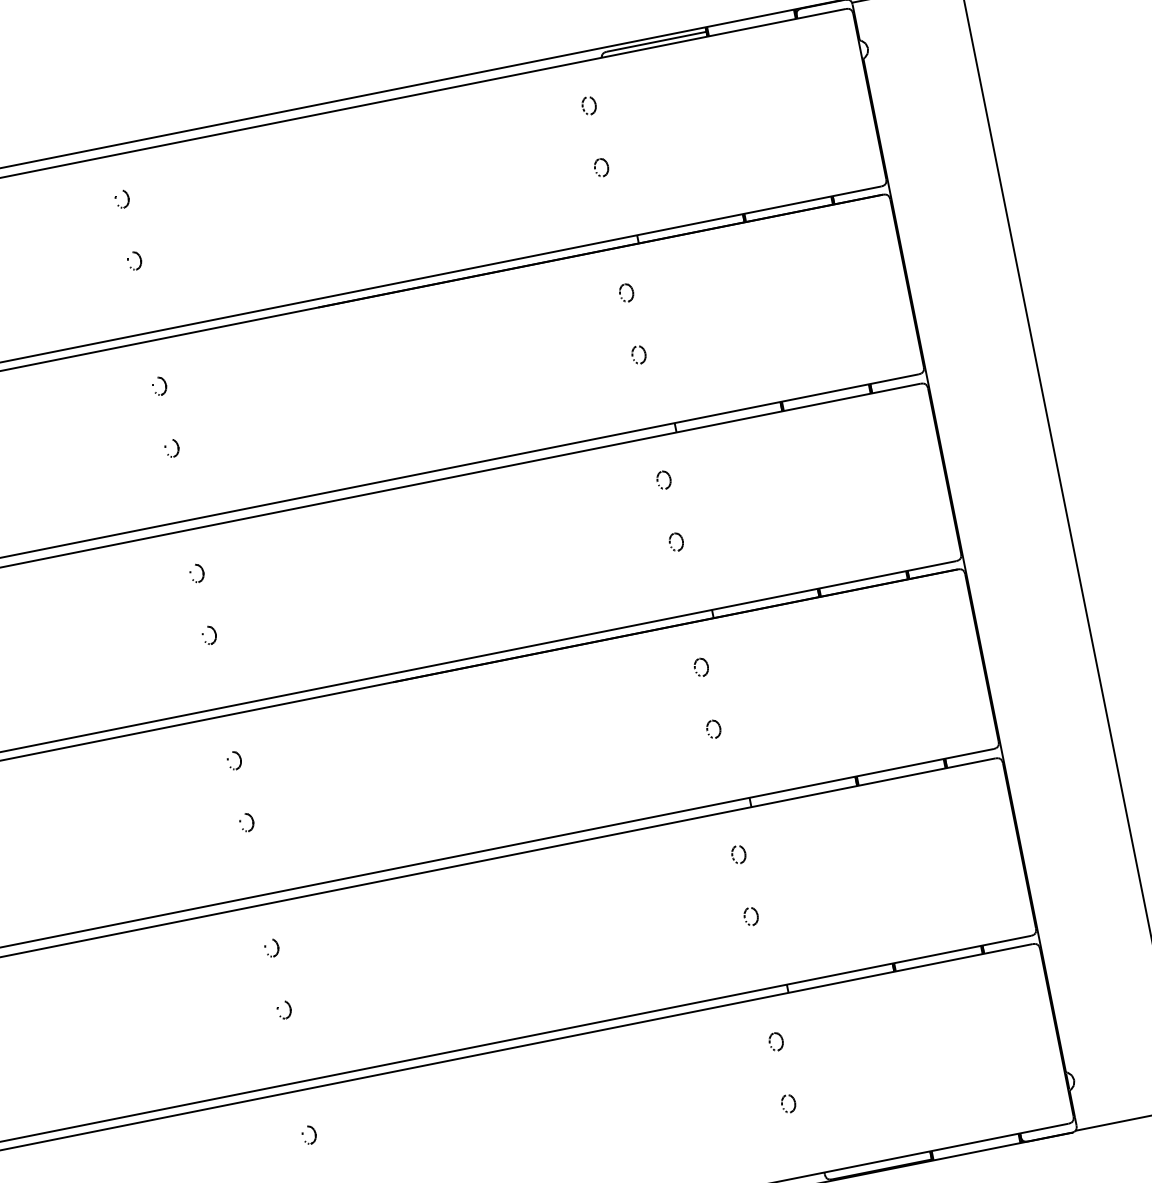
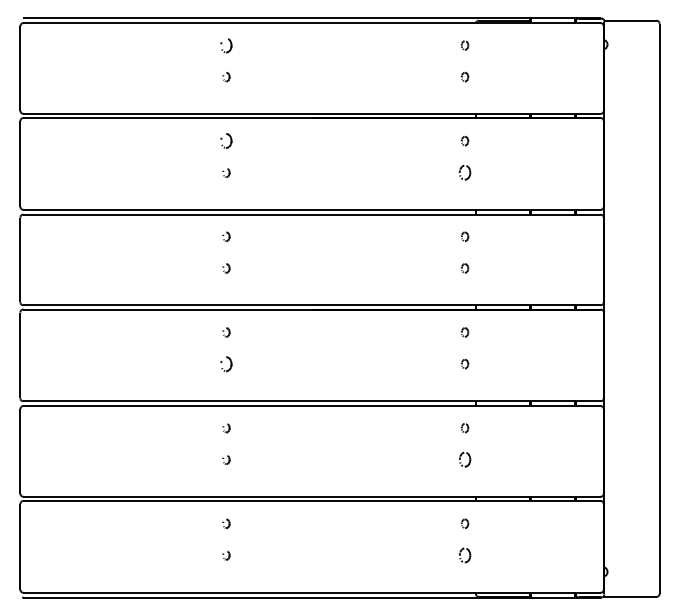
part: (122, 199) -> (226, 45), size x1.6
part: (637, 354) -> (464, 172), size x1.6
part: (159, 386) -> (226, 141), size x1.6
part: (246, 821) -> (226, 363), size x1.6
part: (750, 916) -> (464, 459), size x1.6
part: (787, 1104) -> (464, 555), size x1.6

